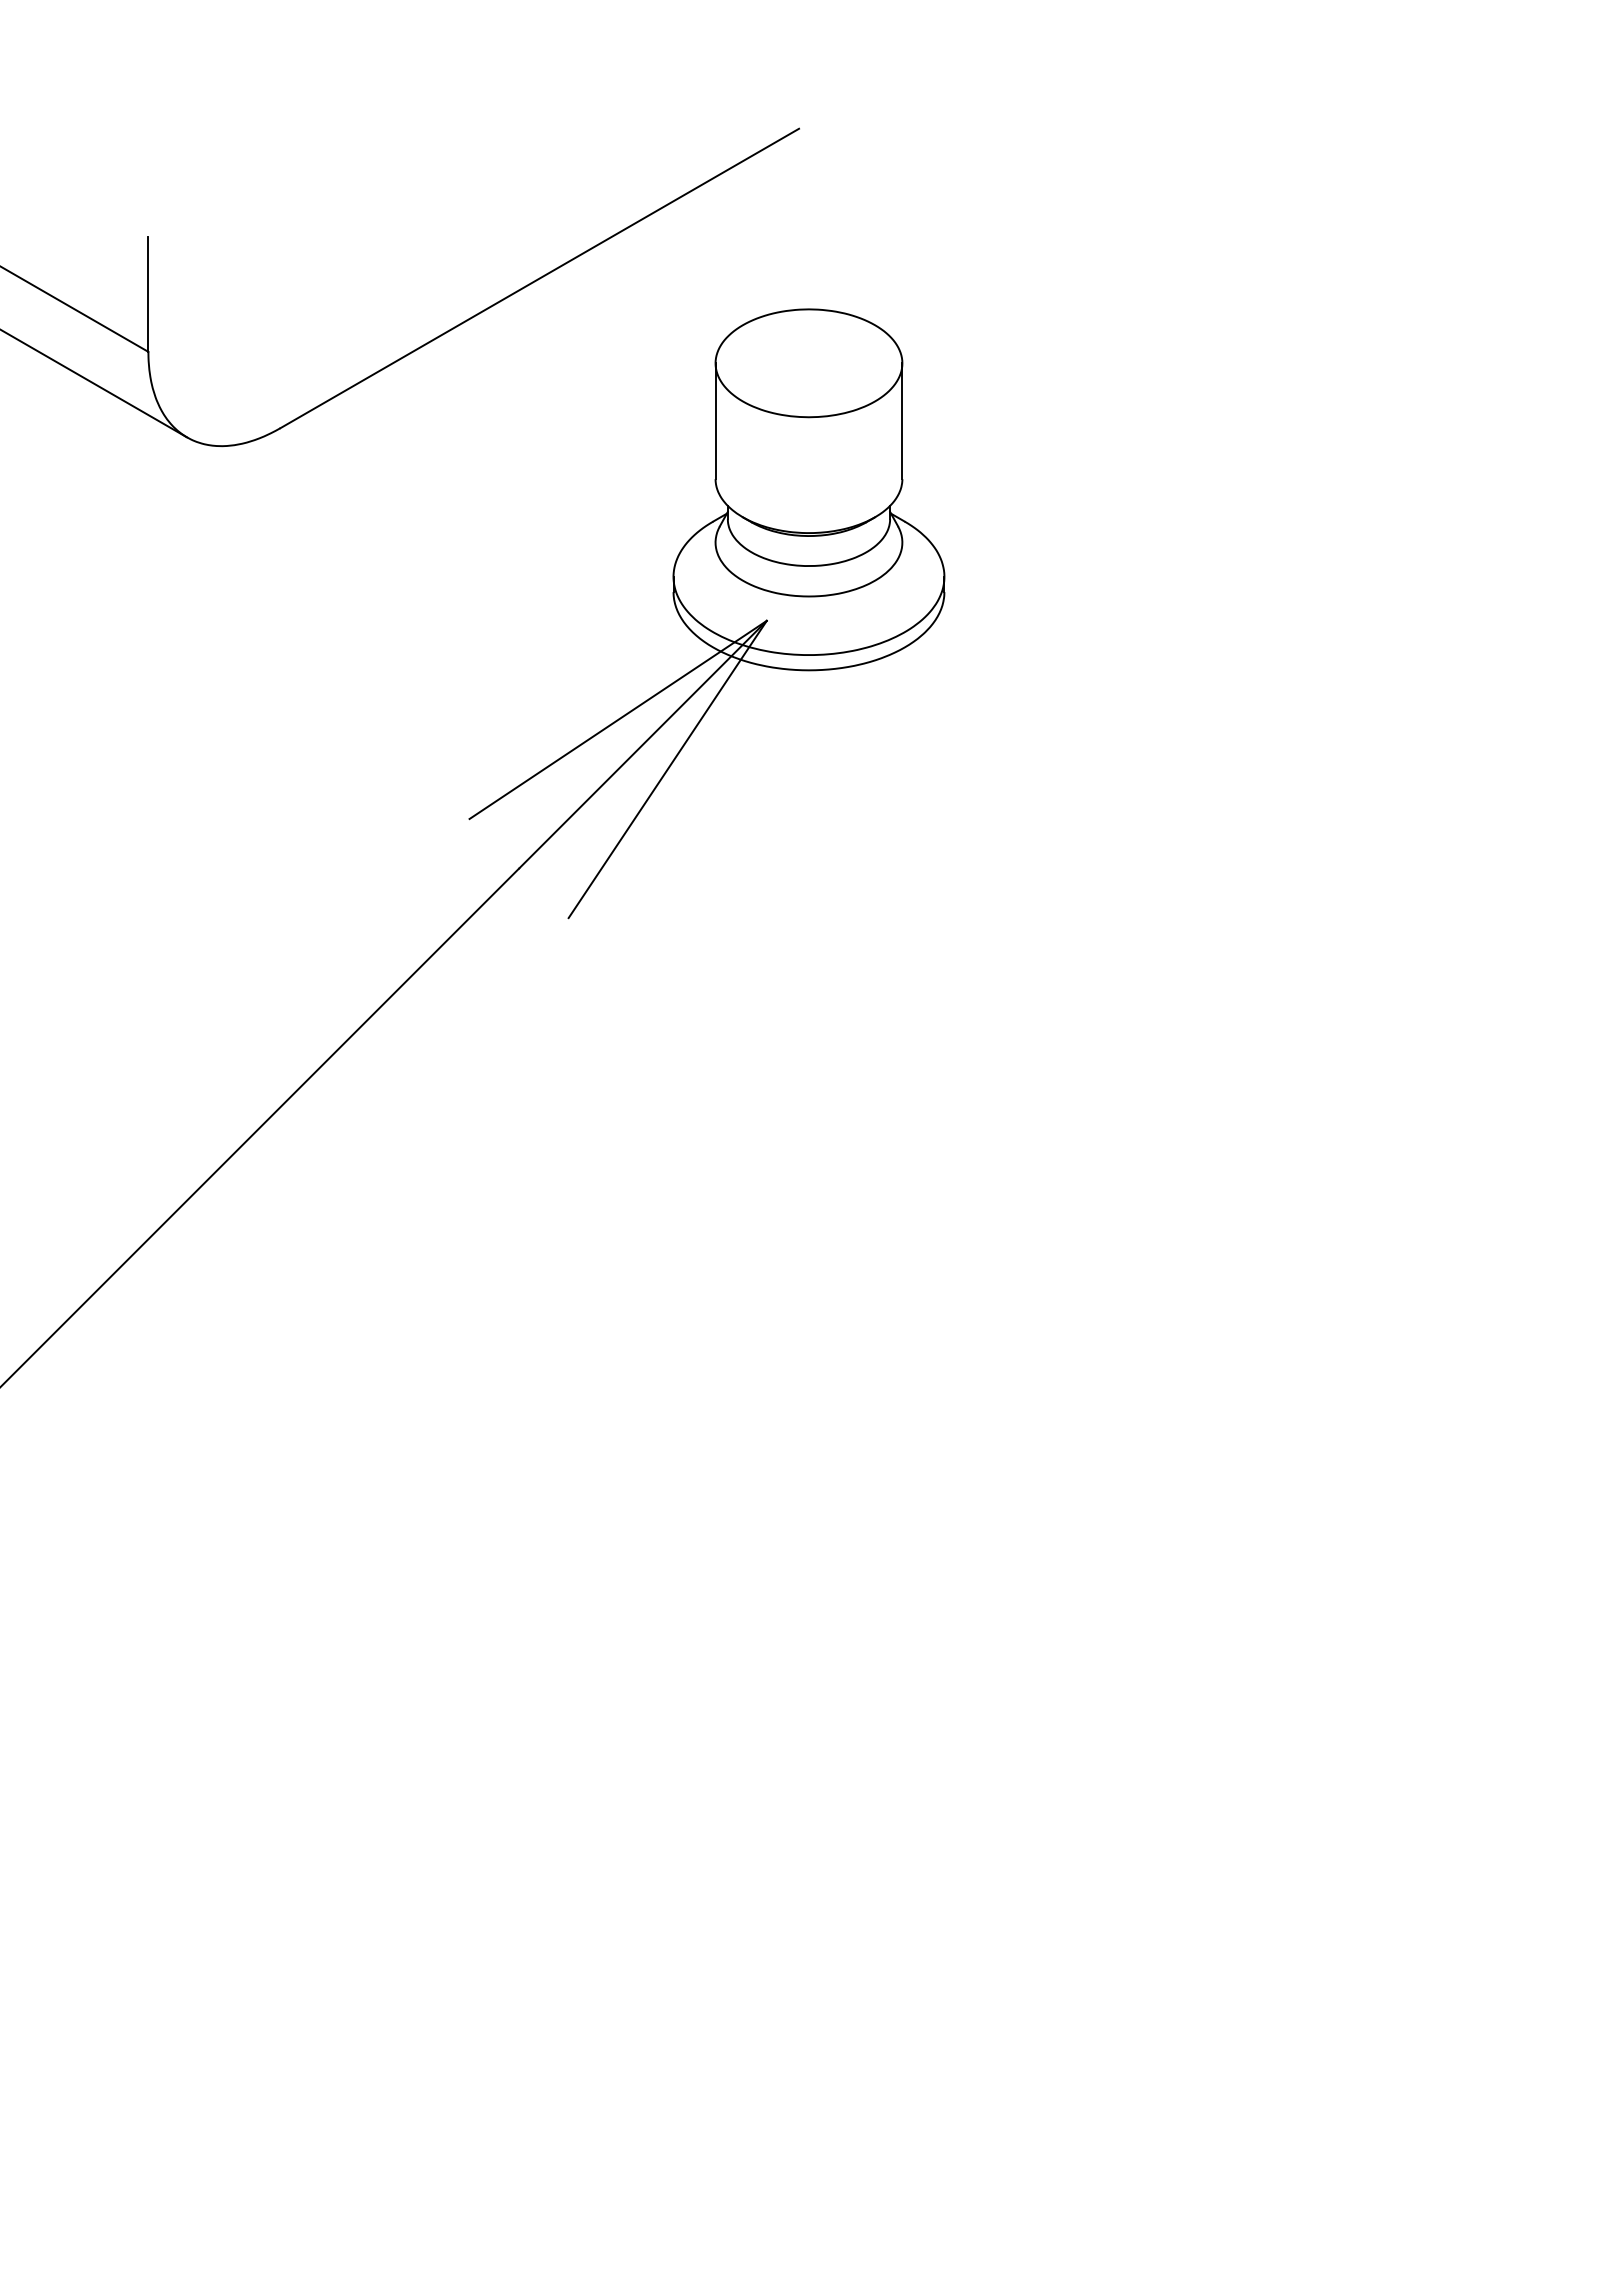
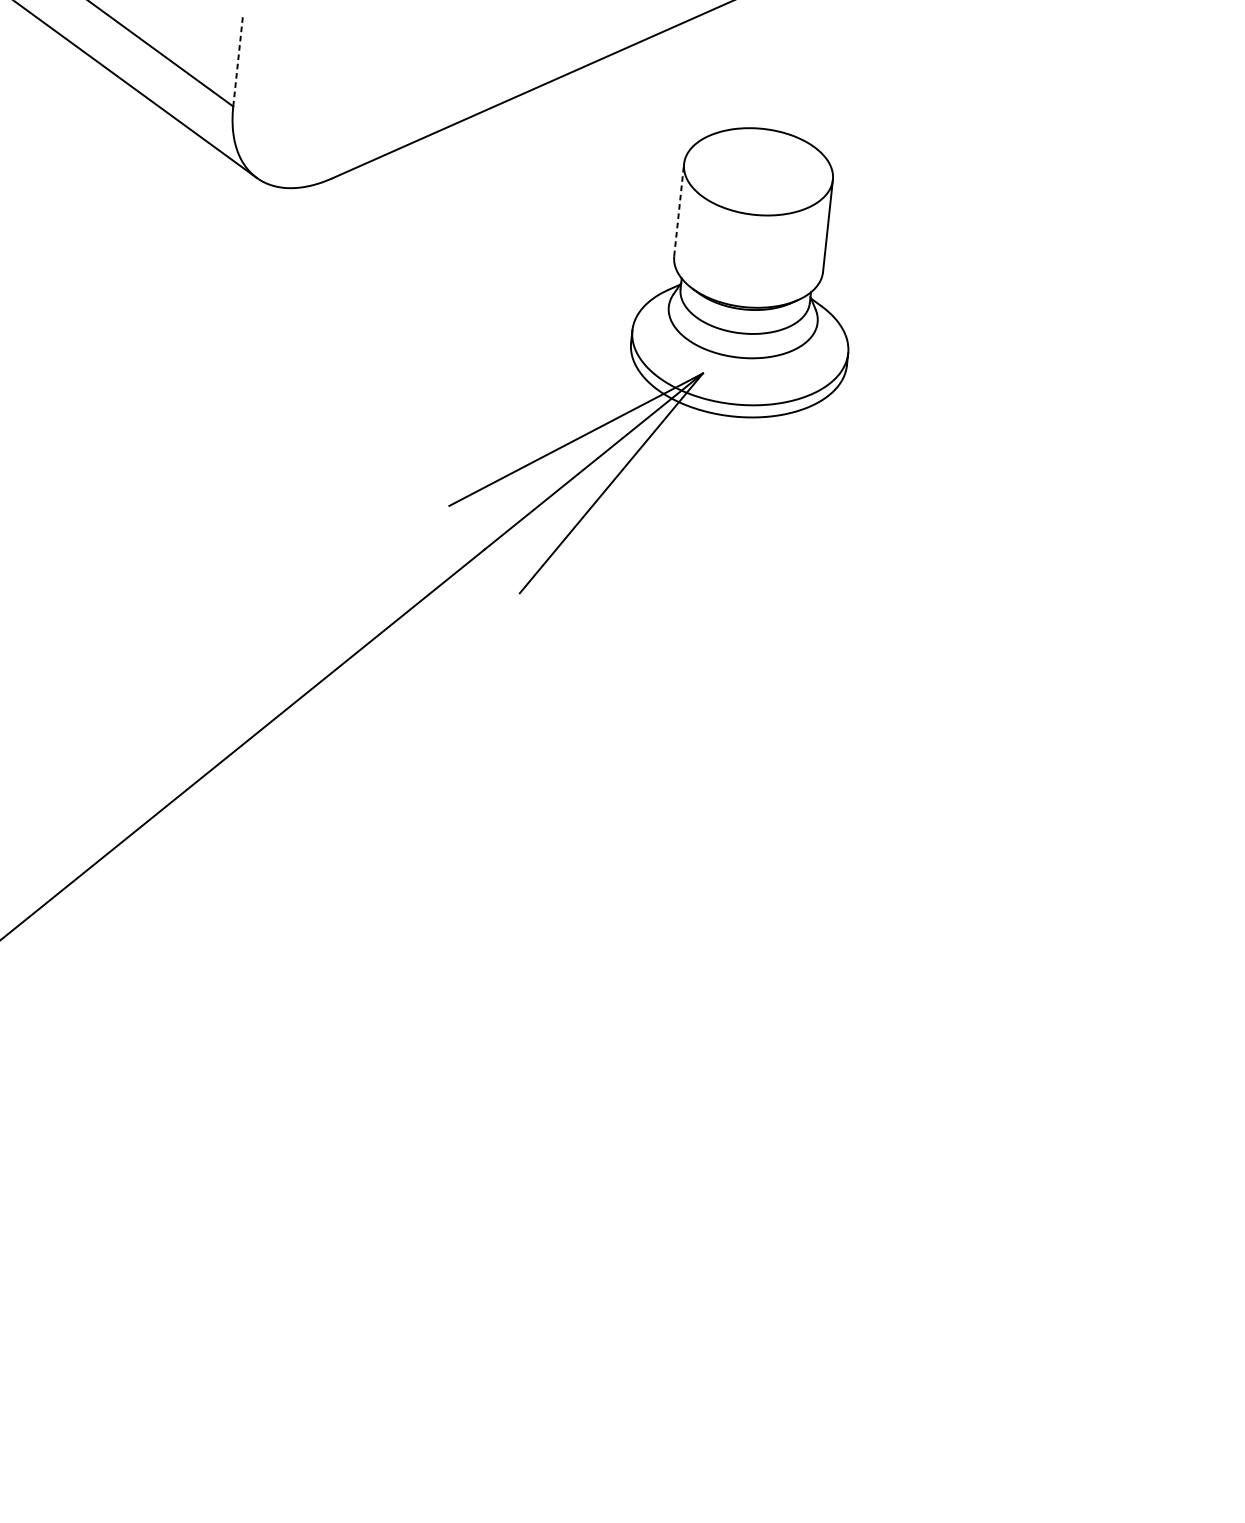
line: (148, 294) -> (238, 60), solid -> dashed
line: (715, 421) -> (679, 210), solid -> dashed

